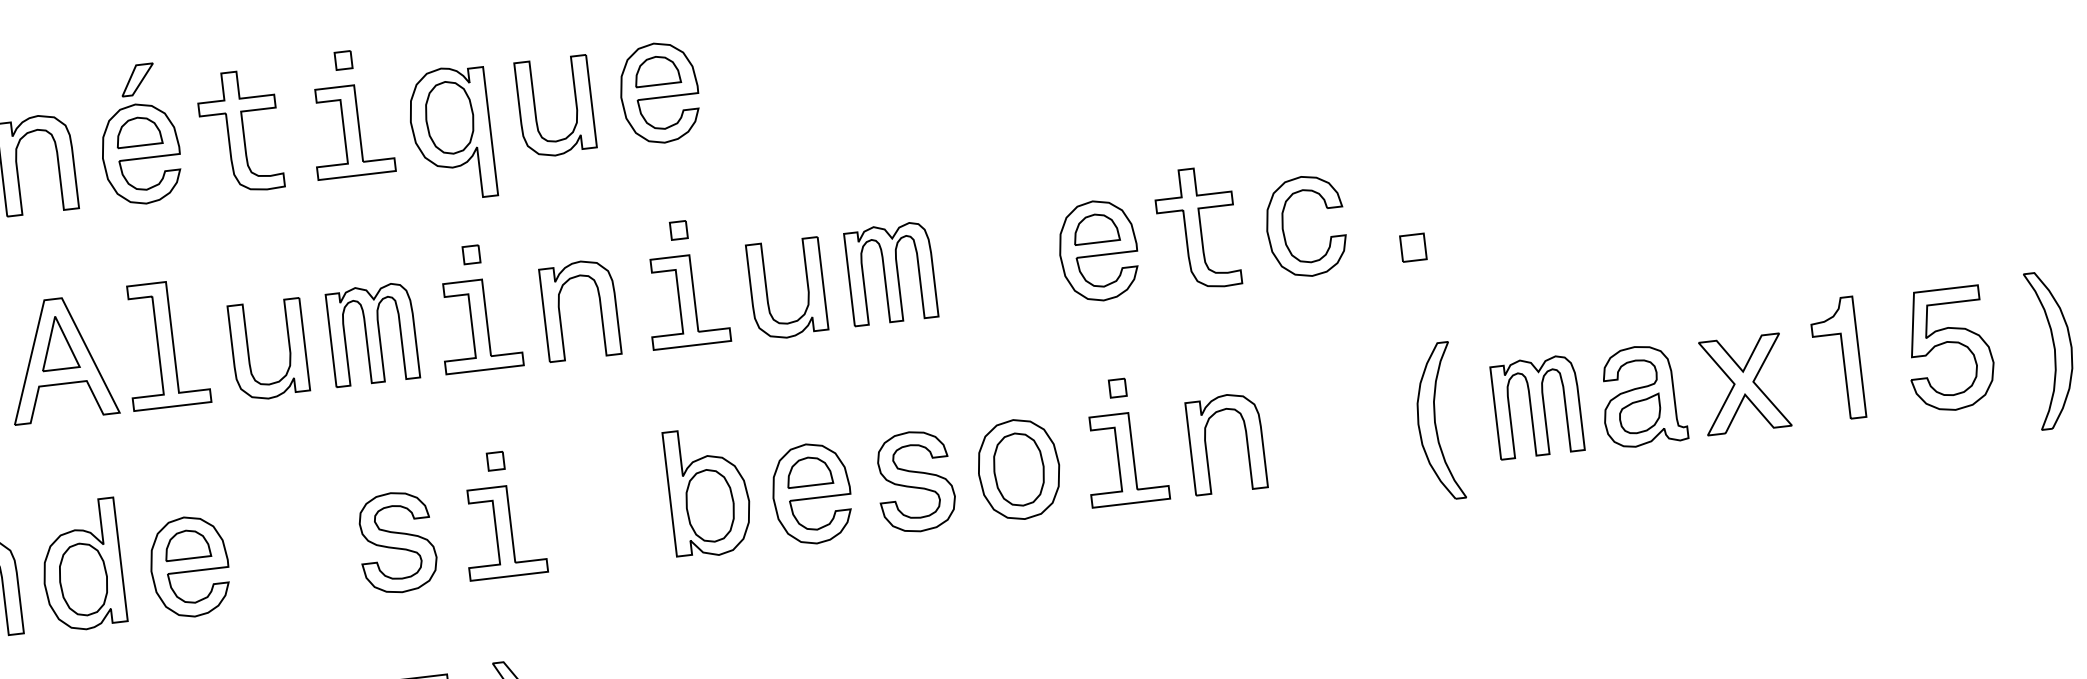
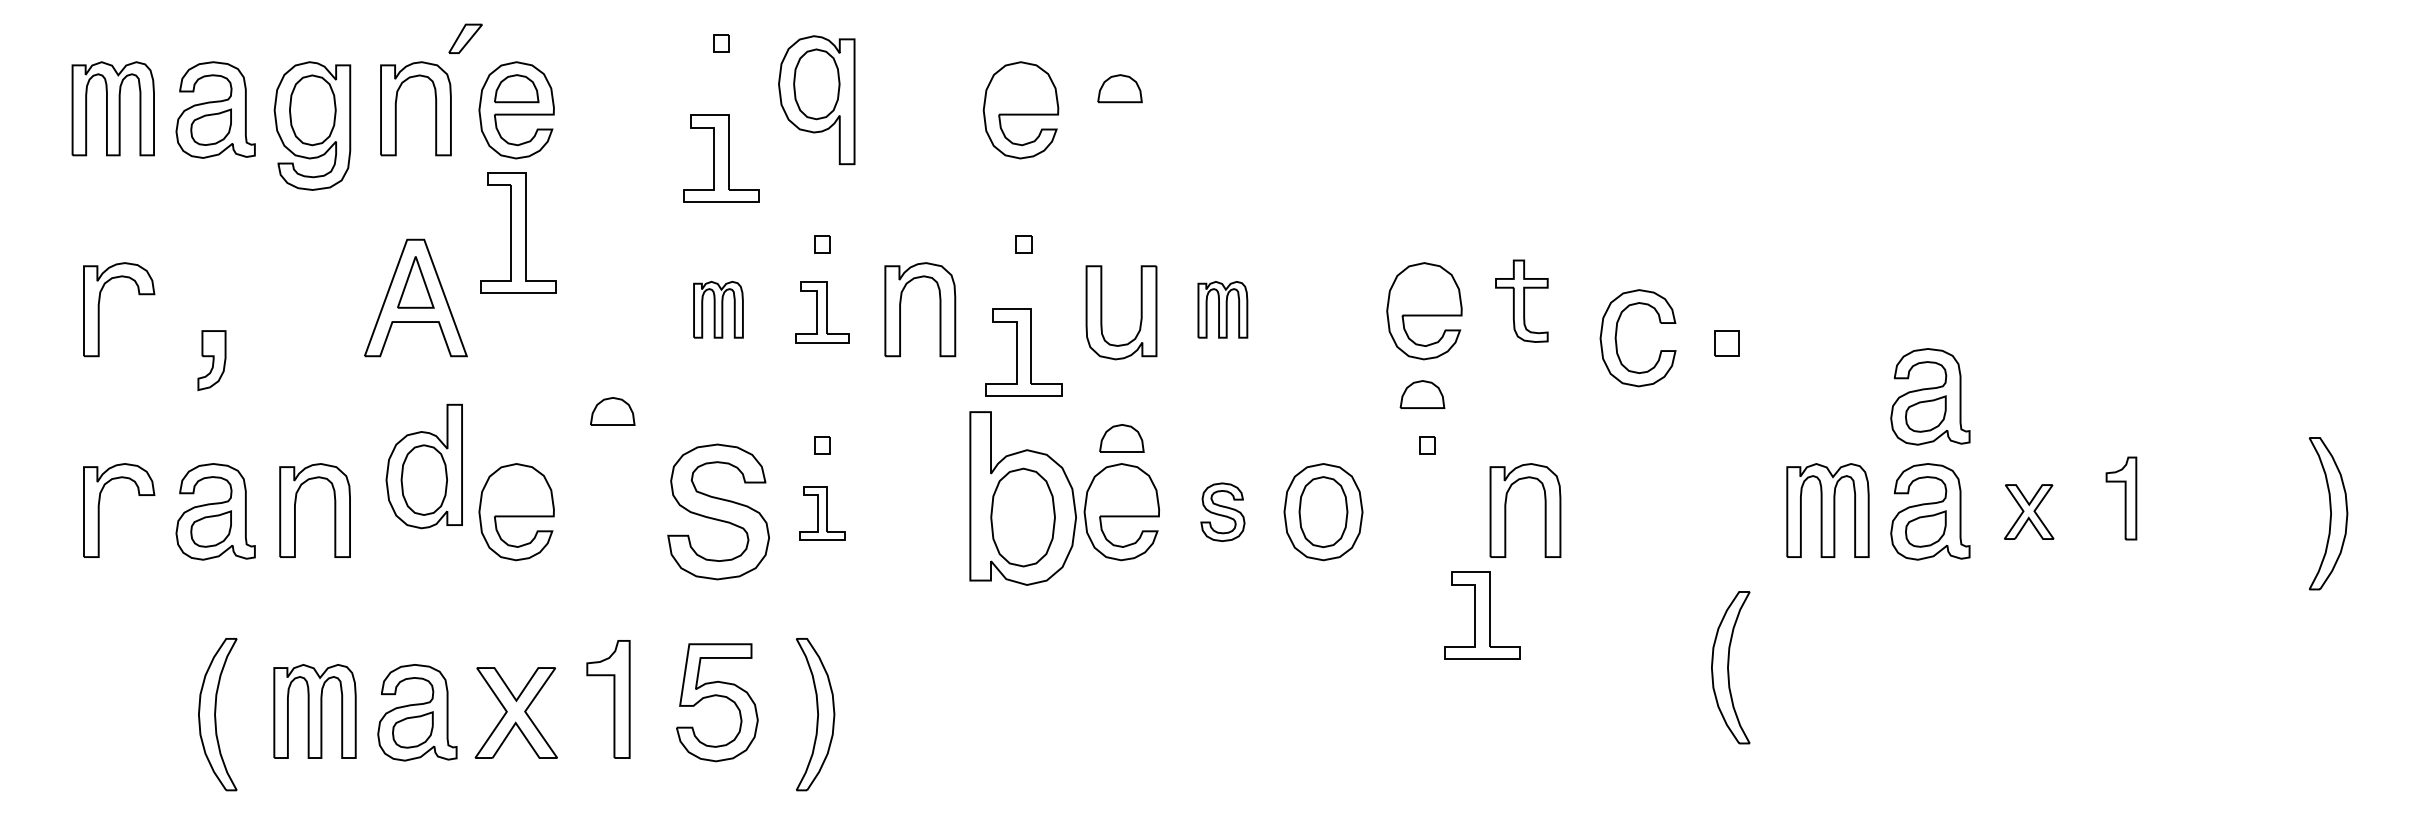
part: (656, 70) -> (1119, 88), moved
part: (137, 79) -> (465, 38), moved
part: (535, 108) -> (900, 111), removed
part: (351, 130) -> (721, 158), moved
part: (239, 132) -> (613, 100), removed
part: (451, 134) -> (816, 100), moved
part: (1095, 228) -> (1422, 394), moved
part: (1197, 229) -> (1521, 301), size x0.7
part: (1285, 234) -> (1617, 343), moved
part: (890, 273) -> (1222, 309), size x0.6
part: (1628, 277) -> (1930, 396), added
part: (686, 300) -> (1023, 352), moved
part: (479, 324) -> (822, 312), size x0.7
part: (372, 334) -> (718, 309), size x0.6
part: (165, 344) -> (518, 232), moved
part: (1950, 349) -> (2230, 501), removed
part: (248, 352) -> (597, 312), removed
part: (1837, 359) -> (2121, 498), size x0.7
part: (1743, 383) -> (2028, 511), size x0.6
part: (1437, 421) -> (1730, 667), moved
part: (1126, 458) -> (1482, 615), moved
part: (808, 471) -> (1121, 438), moved
part: (915, 482) -> (1222, 512), size x0.6
part: (708, 491) -> (1022, 498), size x1.4
part: (504, 531) -> (822, 513), size x0.6
part: (397, 543) -> (718, 512), size x1.4
part: (186, 544) -> (612, 411), moved
part: (81, 565) -> (423, 466), moved

